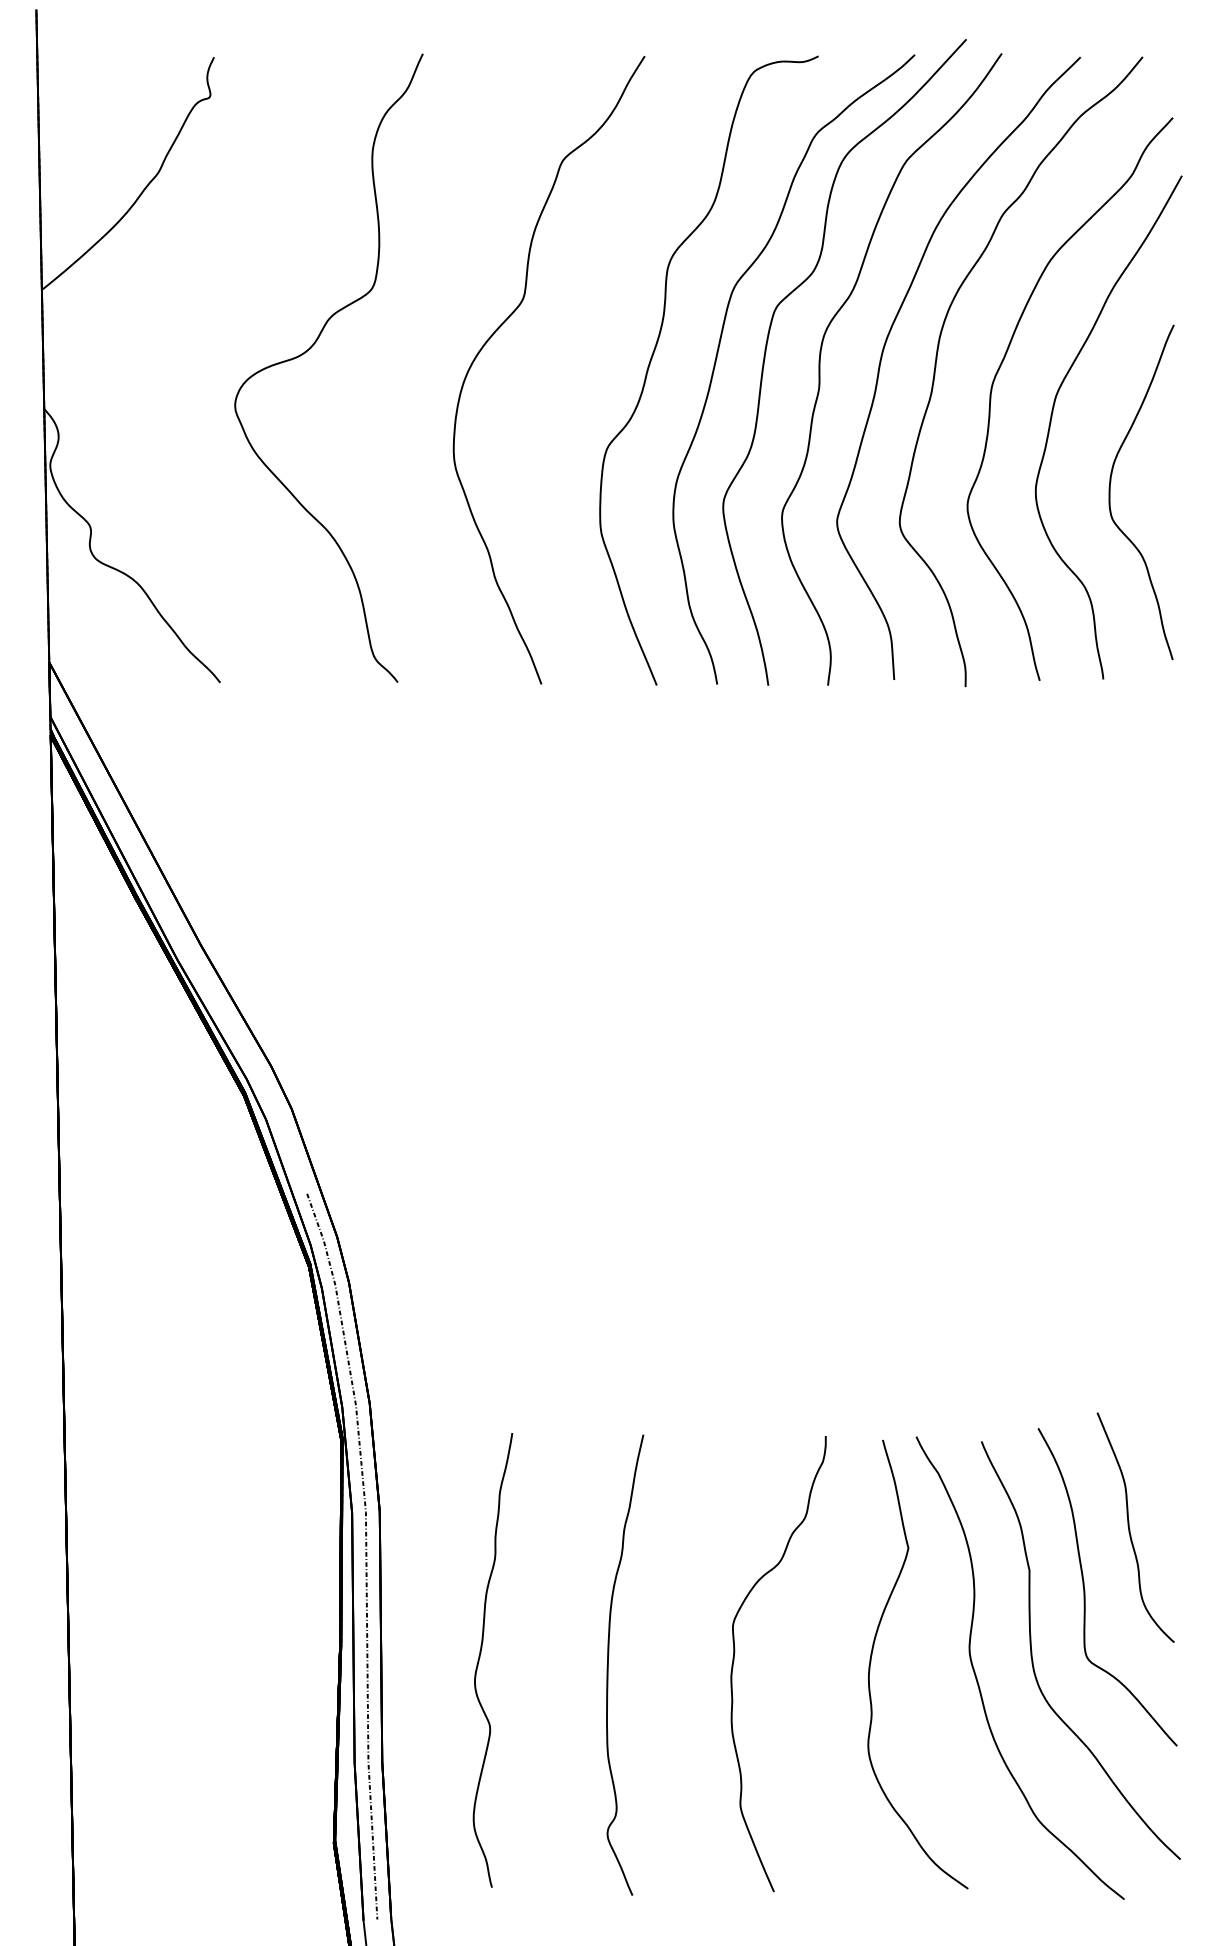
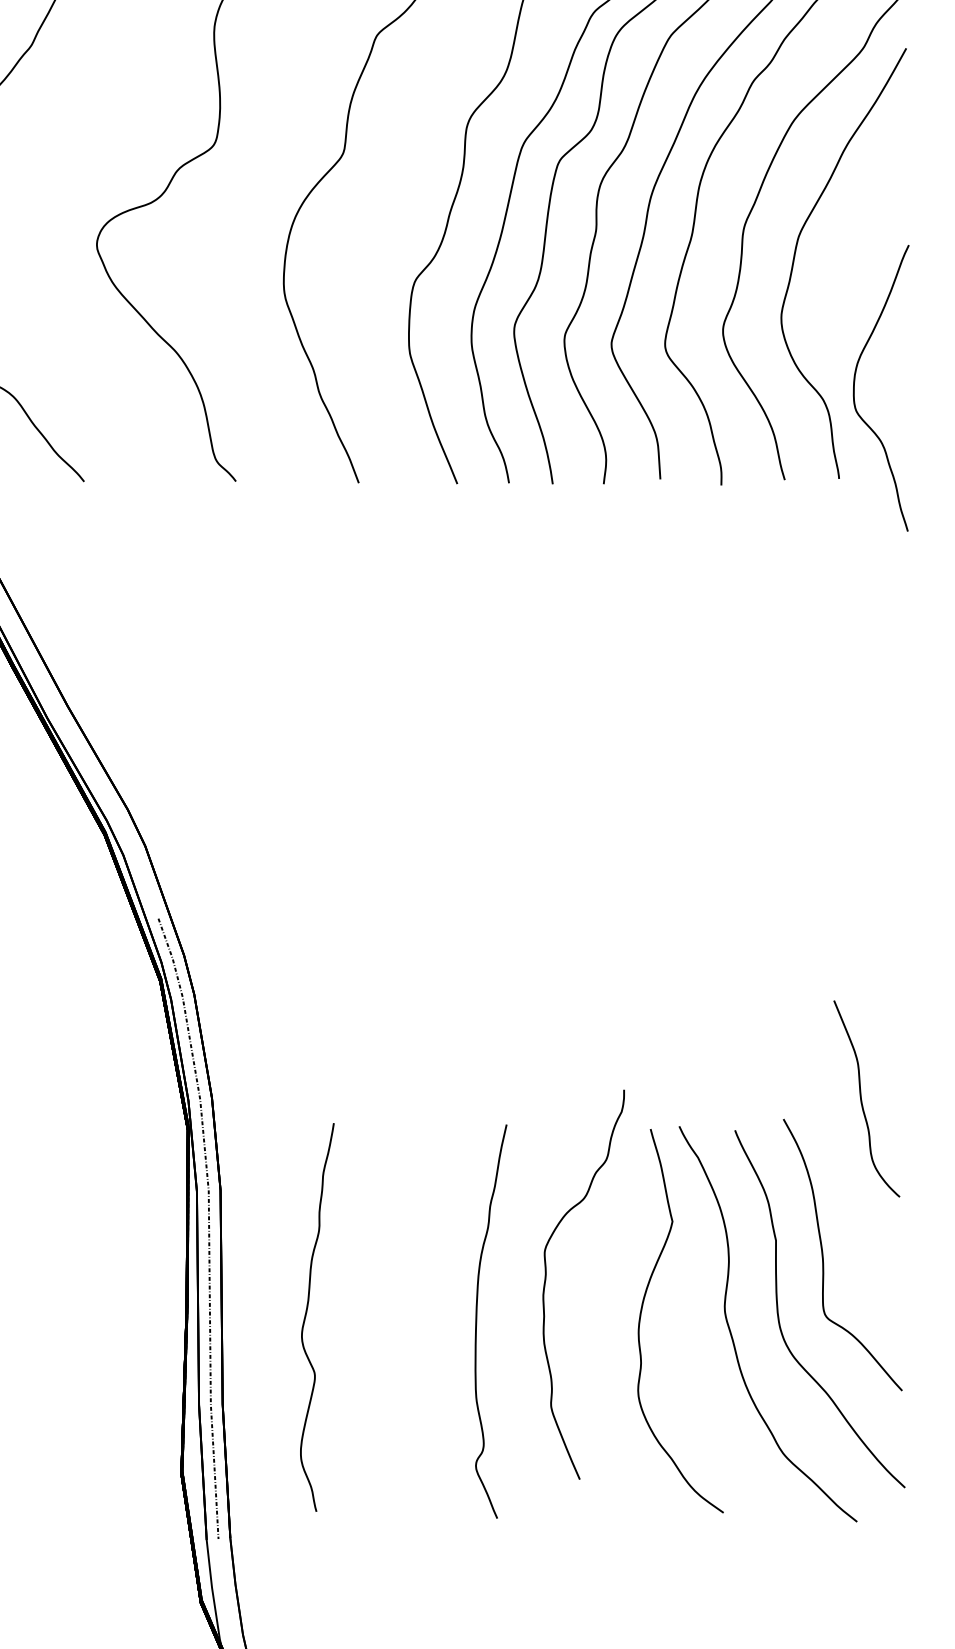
curve: (1110, 492) -> (854, 388), moved
curve: (1130, 1529) -> (862, 1100), moved
curve: (734, 1661) -> (546, 1282), moved
curve: (608, 1664) -> (476, 1321), moved

